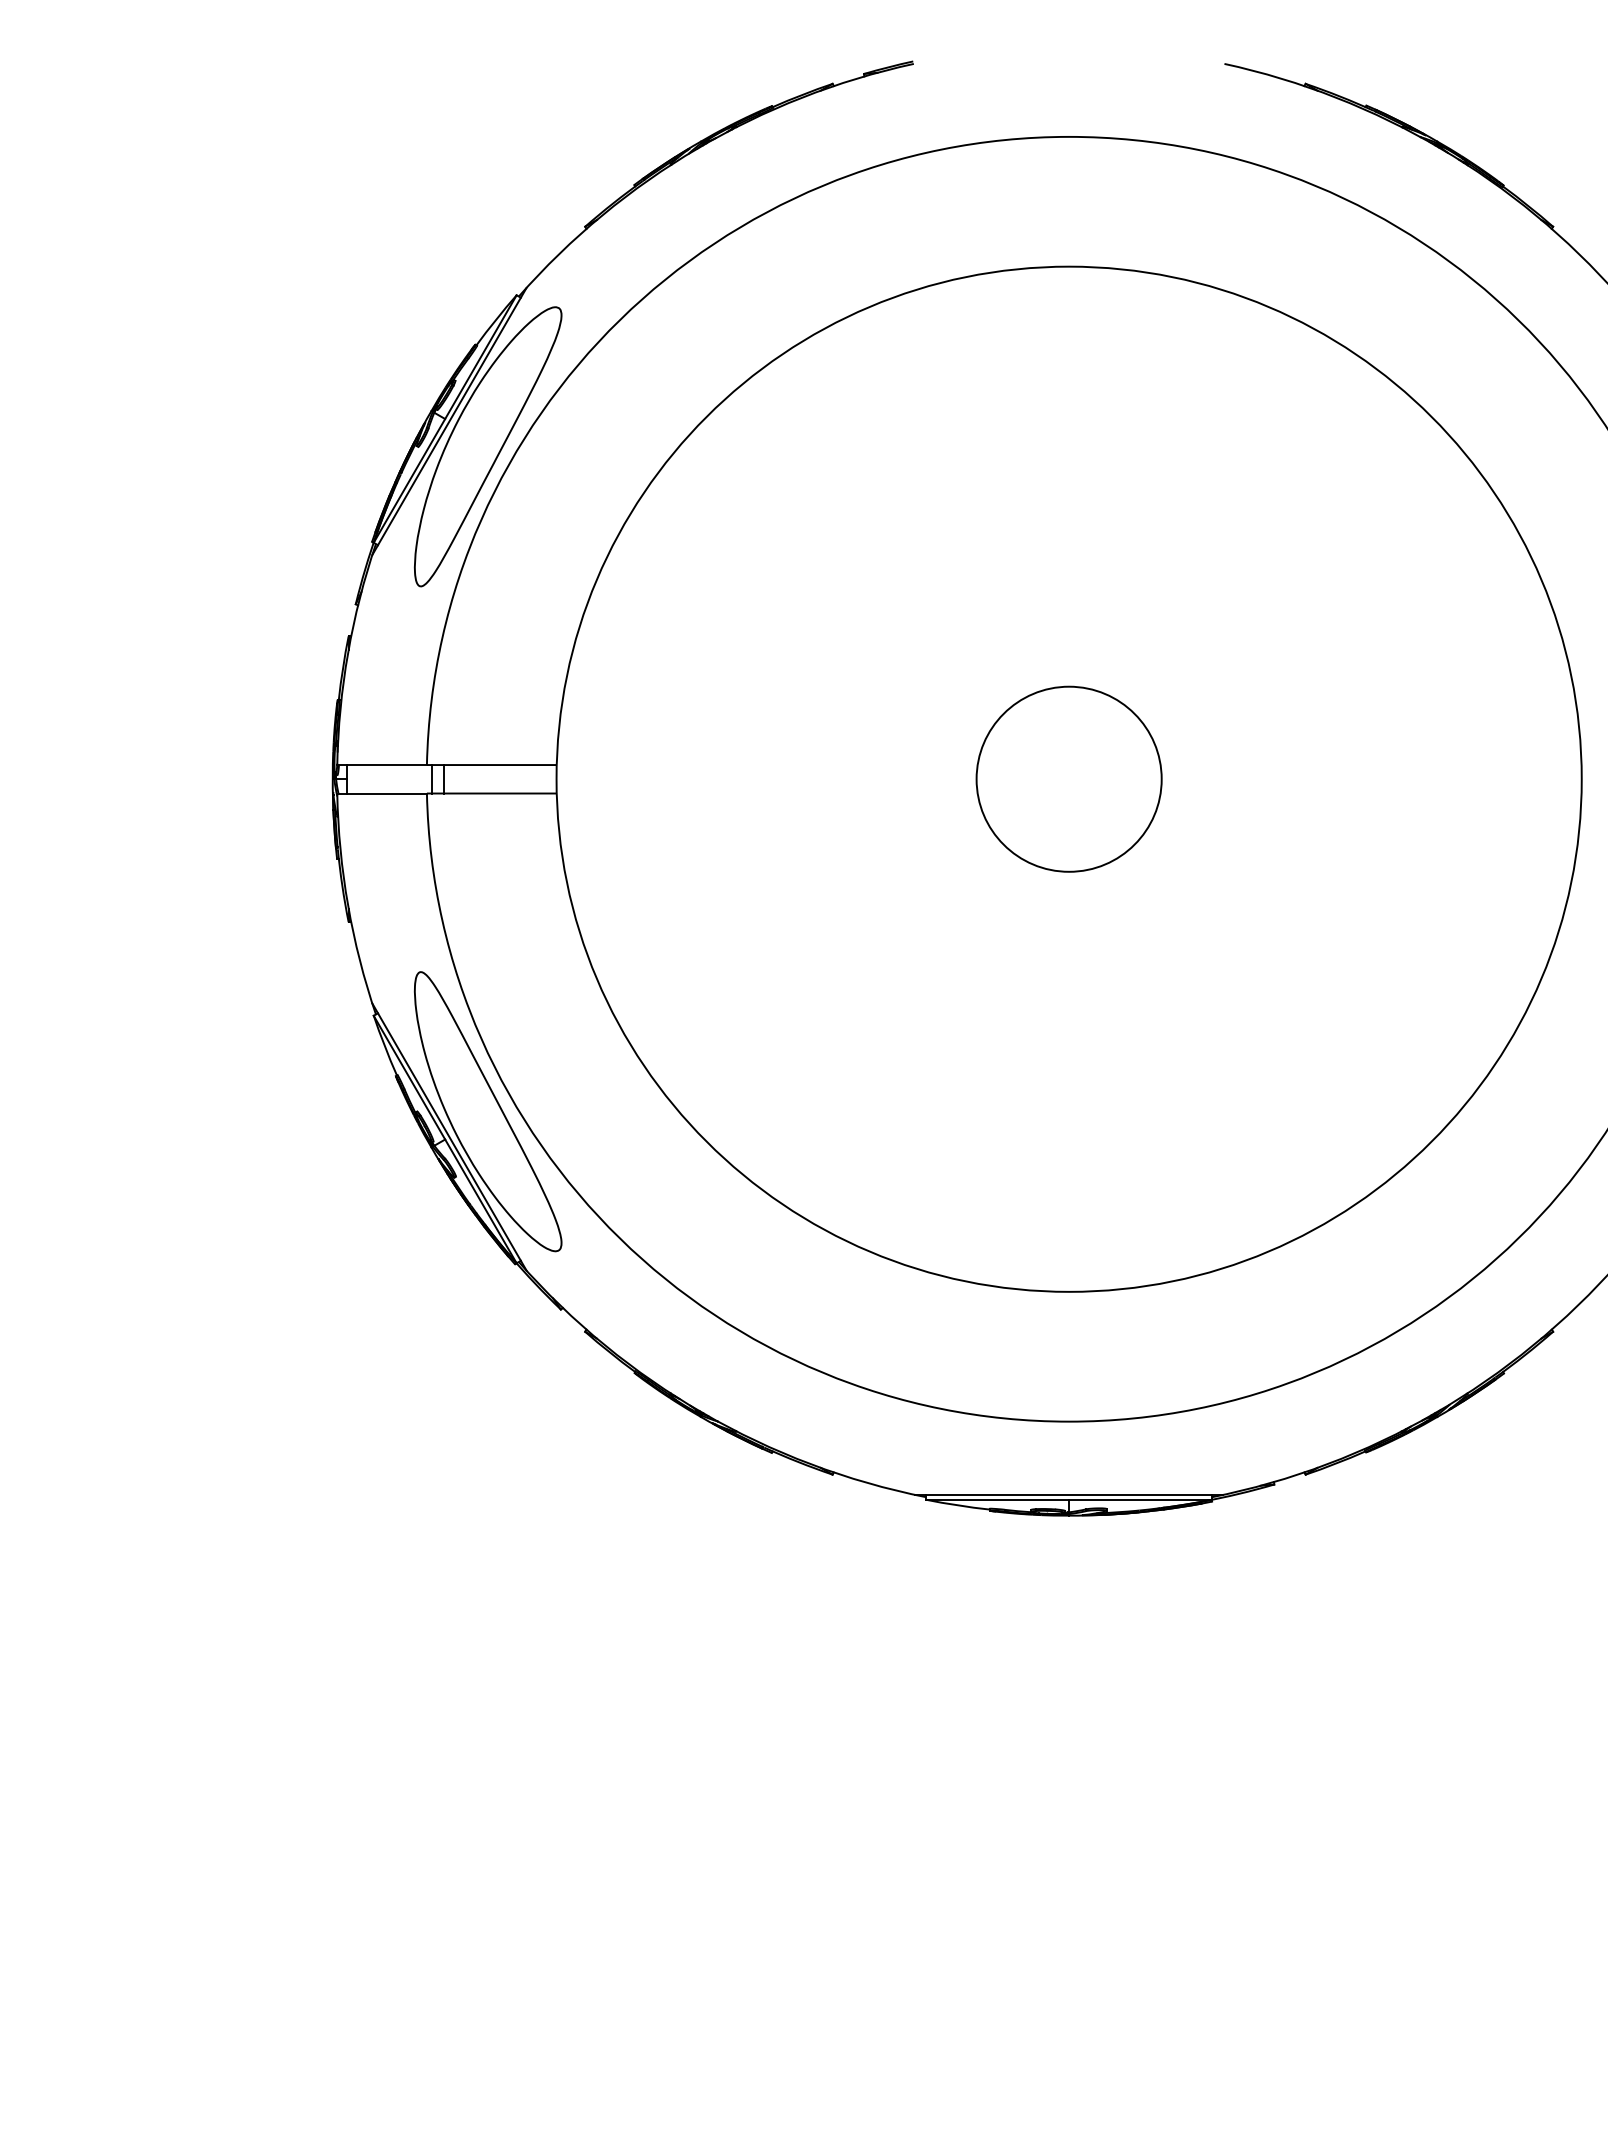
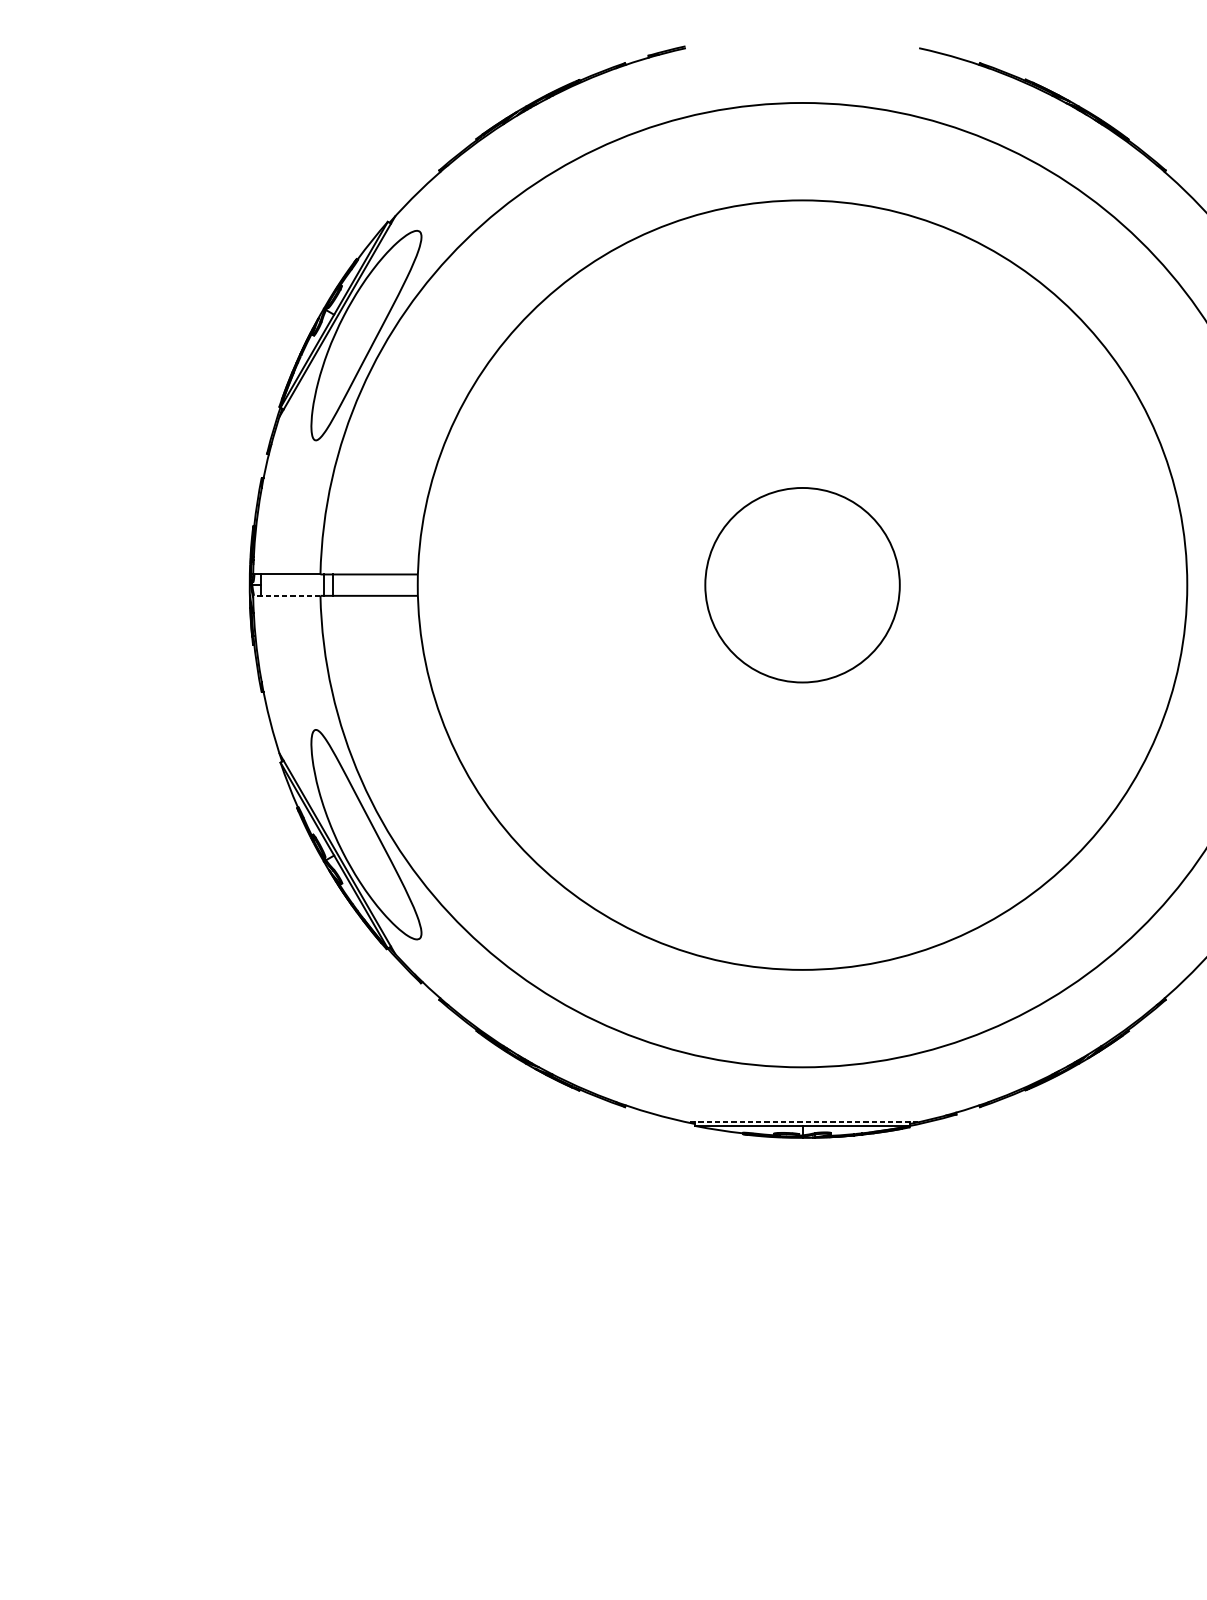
circle: (1068, 778) -> (802, 584), size x1.4
line: (382, 793) -> (287, 595), solid -> dashed
line: (1068, 1494) -> (802, 1122), solid -> dashed

